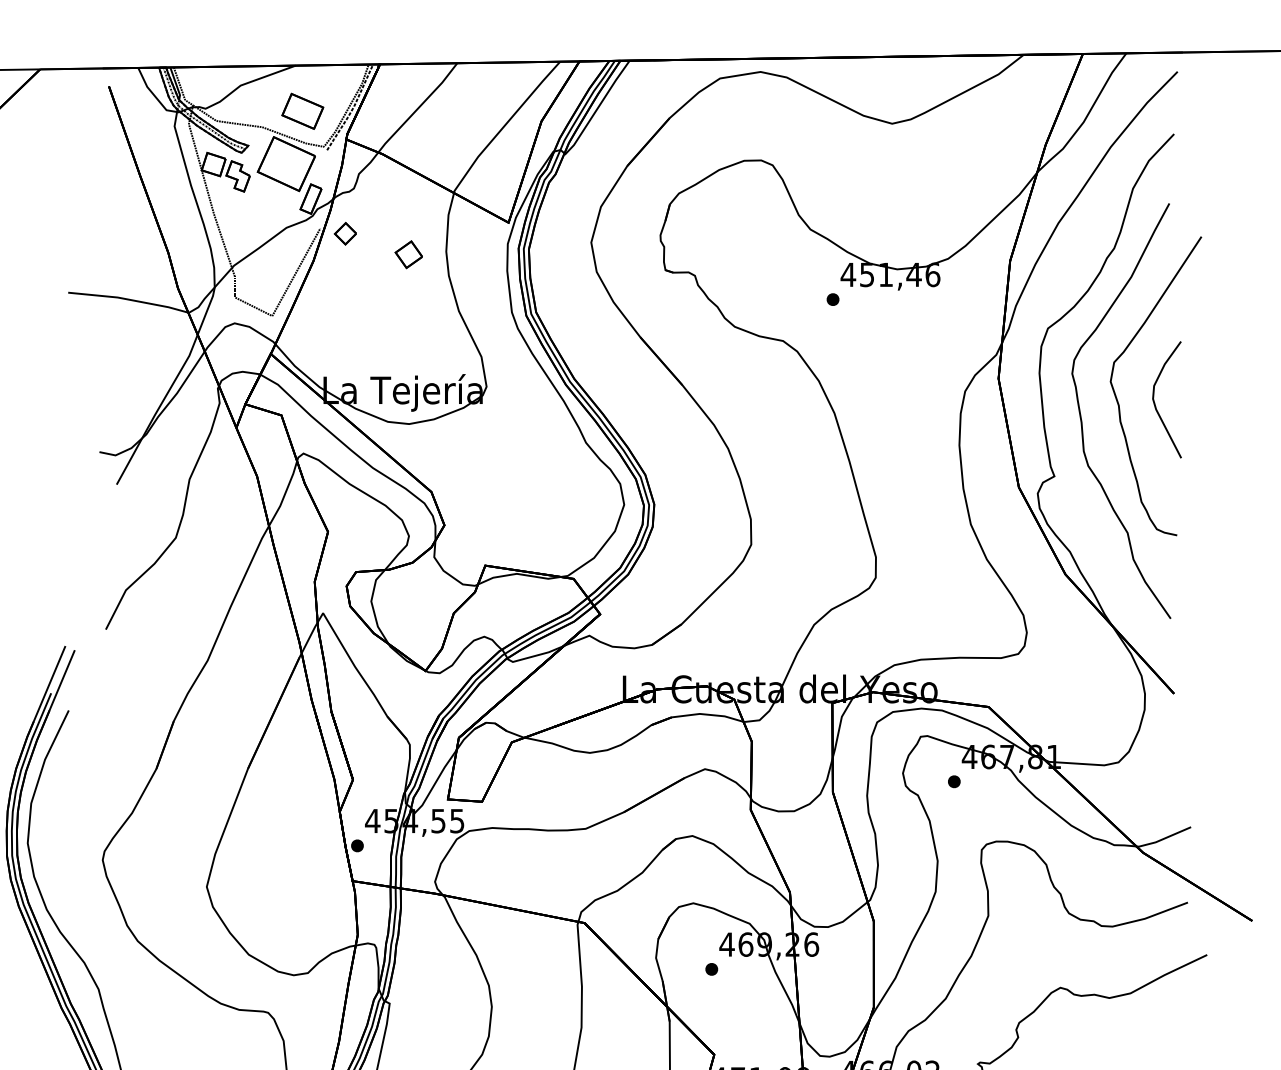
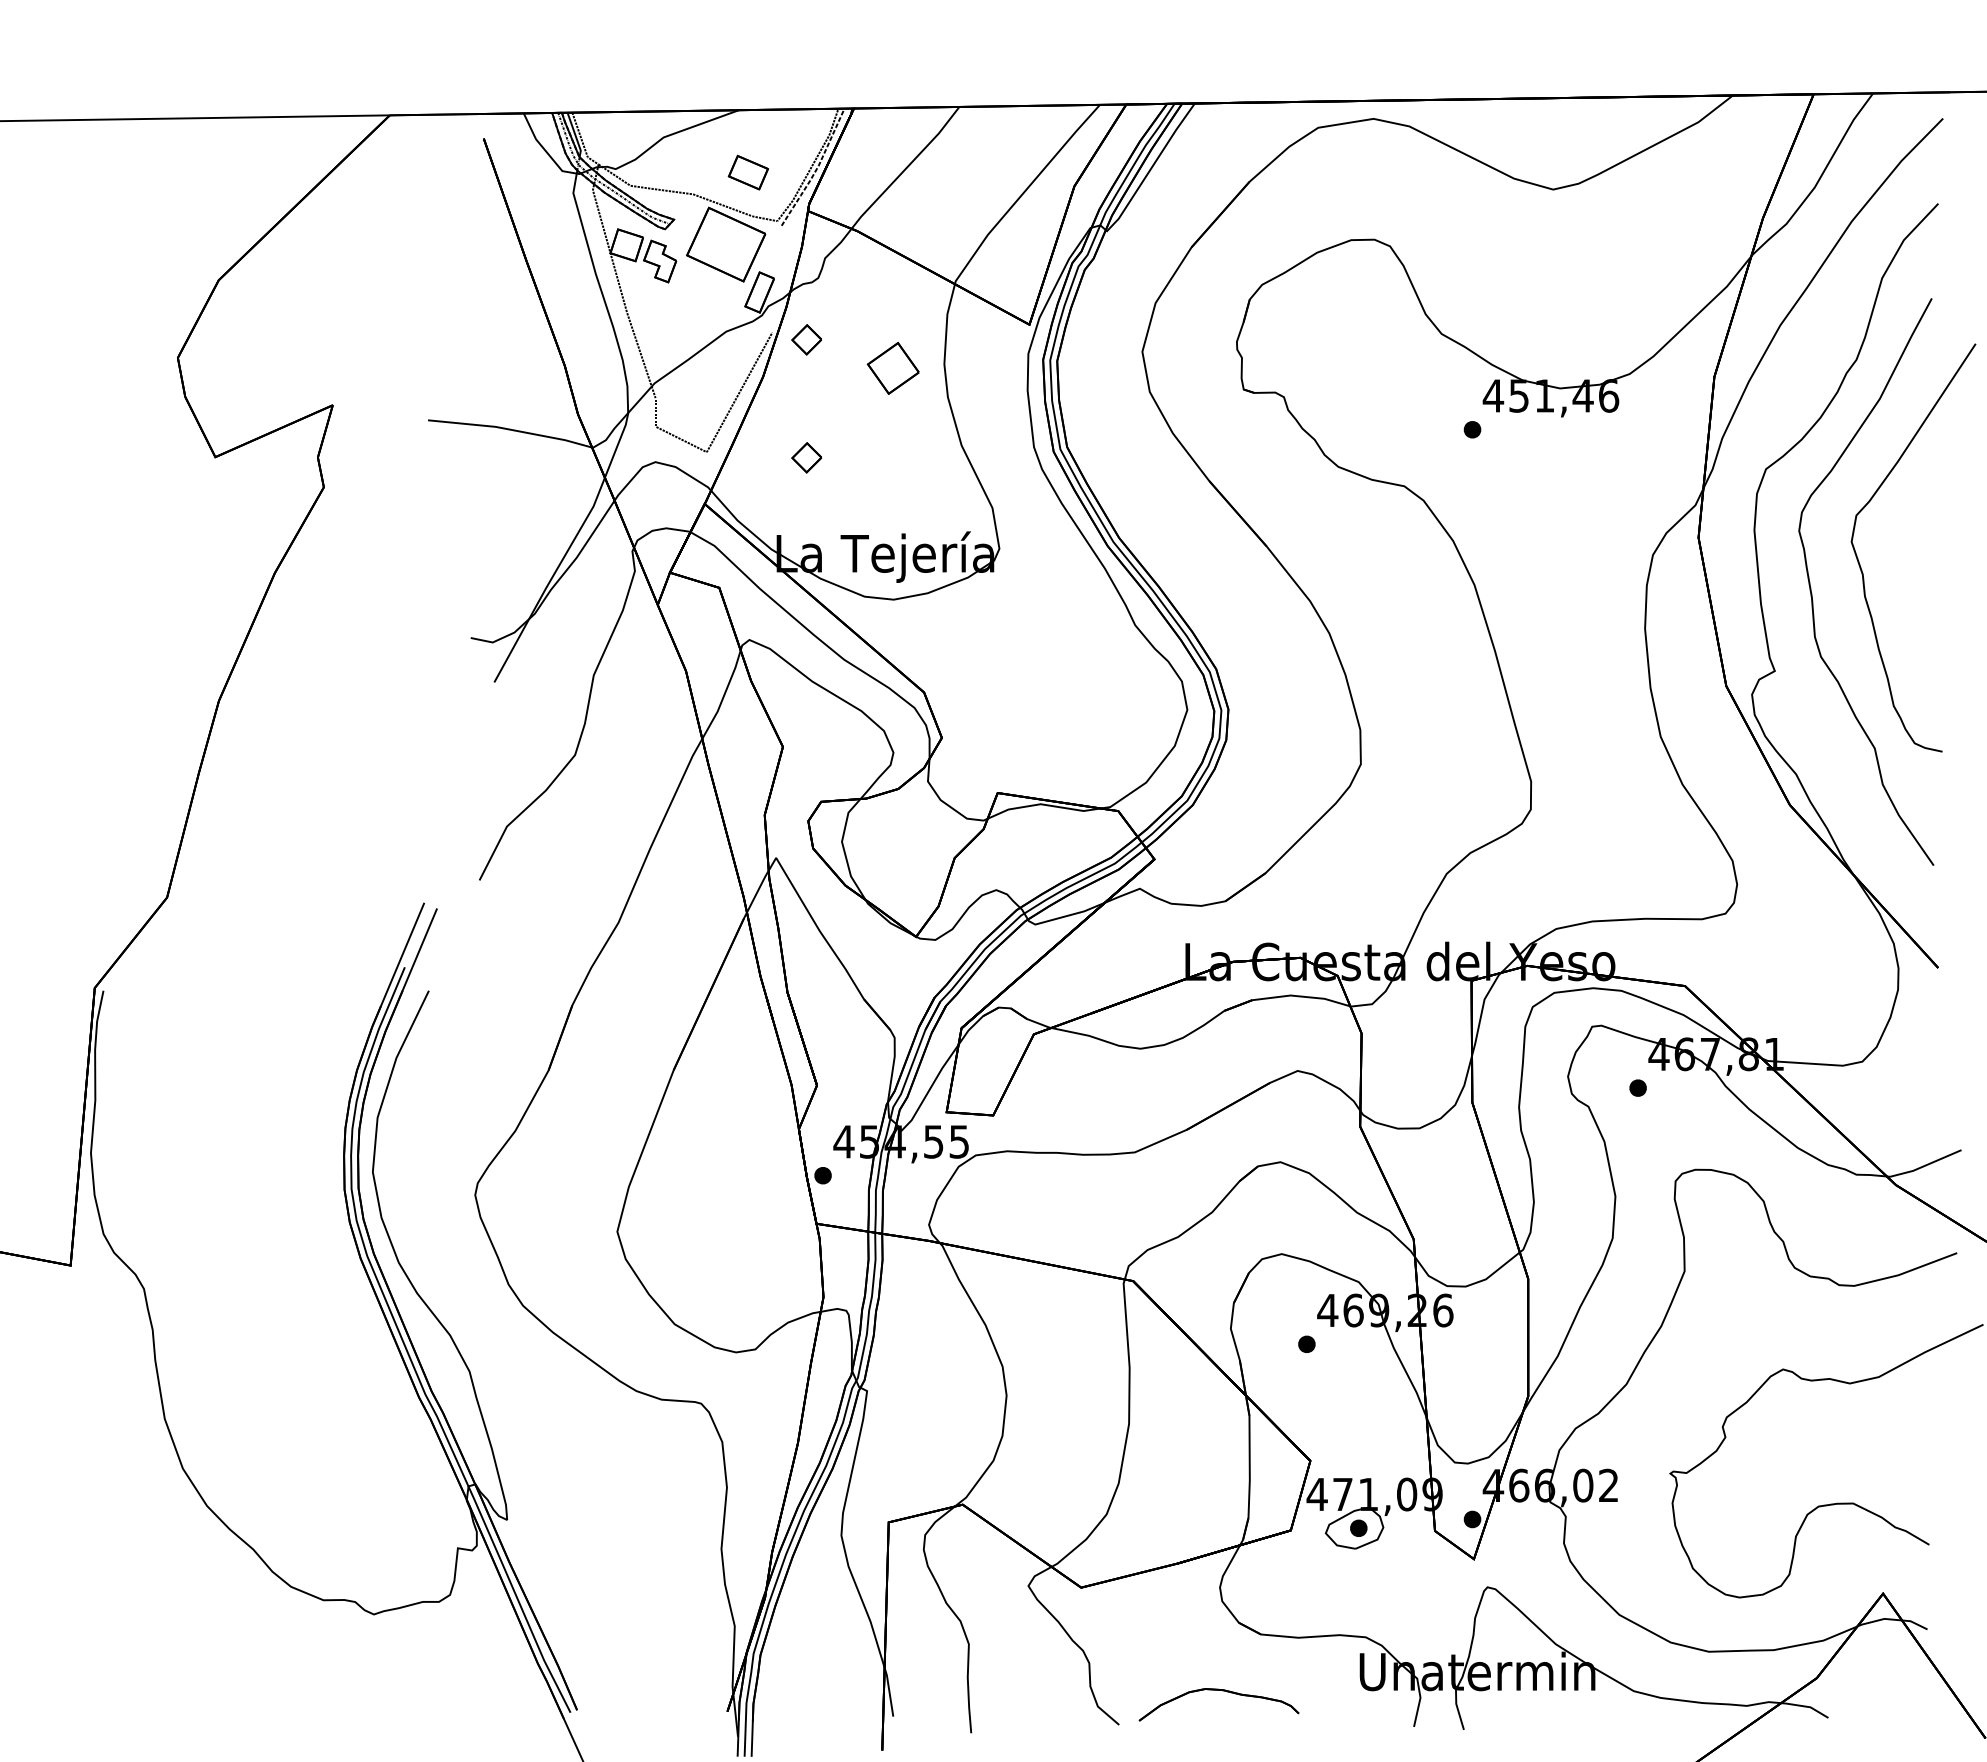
part: (302, 111) -> (748, 172), size x0.7
part: (409, 254) -> (893, 368), size x1.4
part: (345, 319) -> (806, 457), added
curve: (1155, 403) -> (1912, 571), removed

